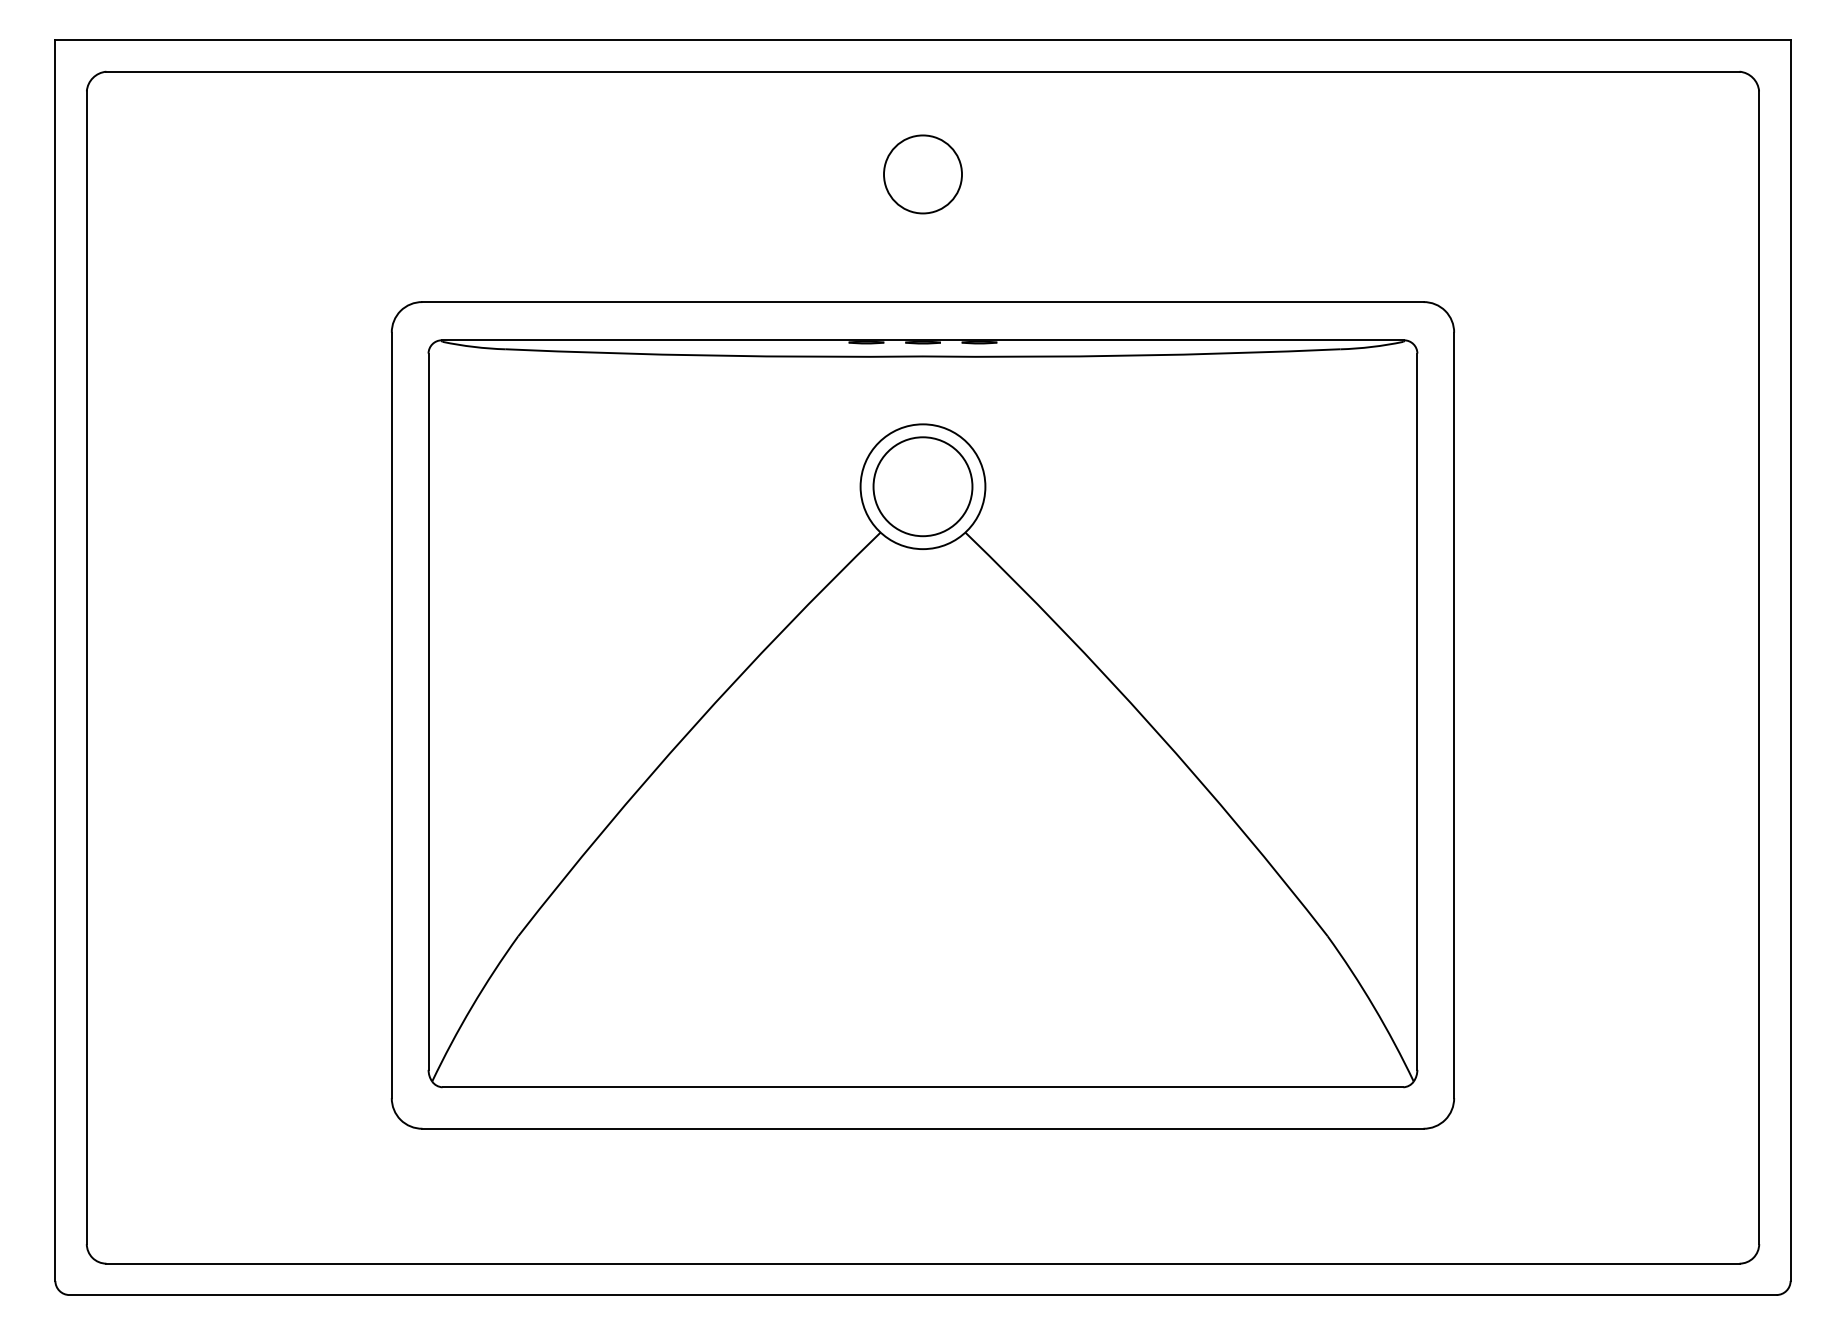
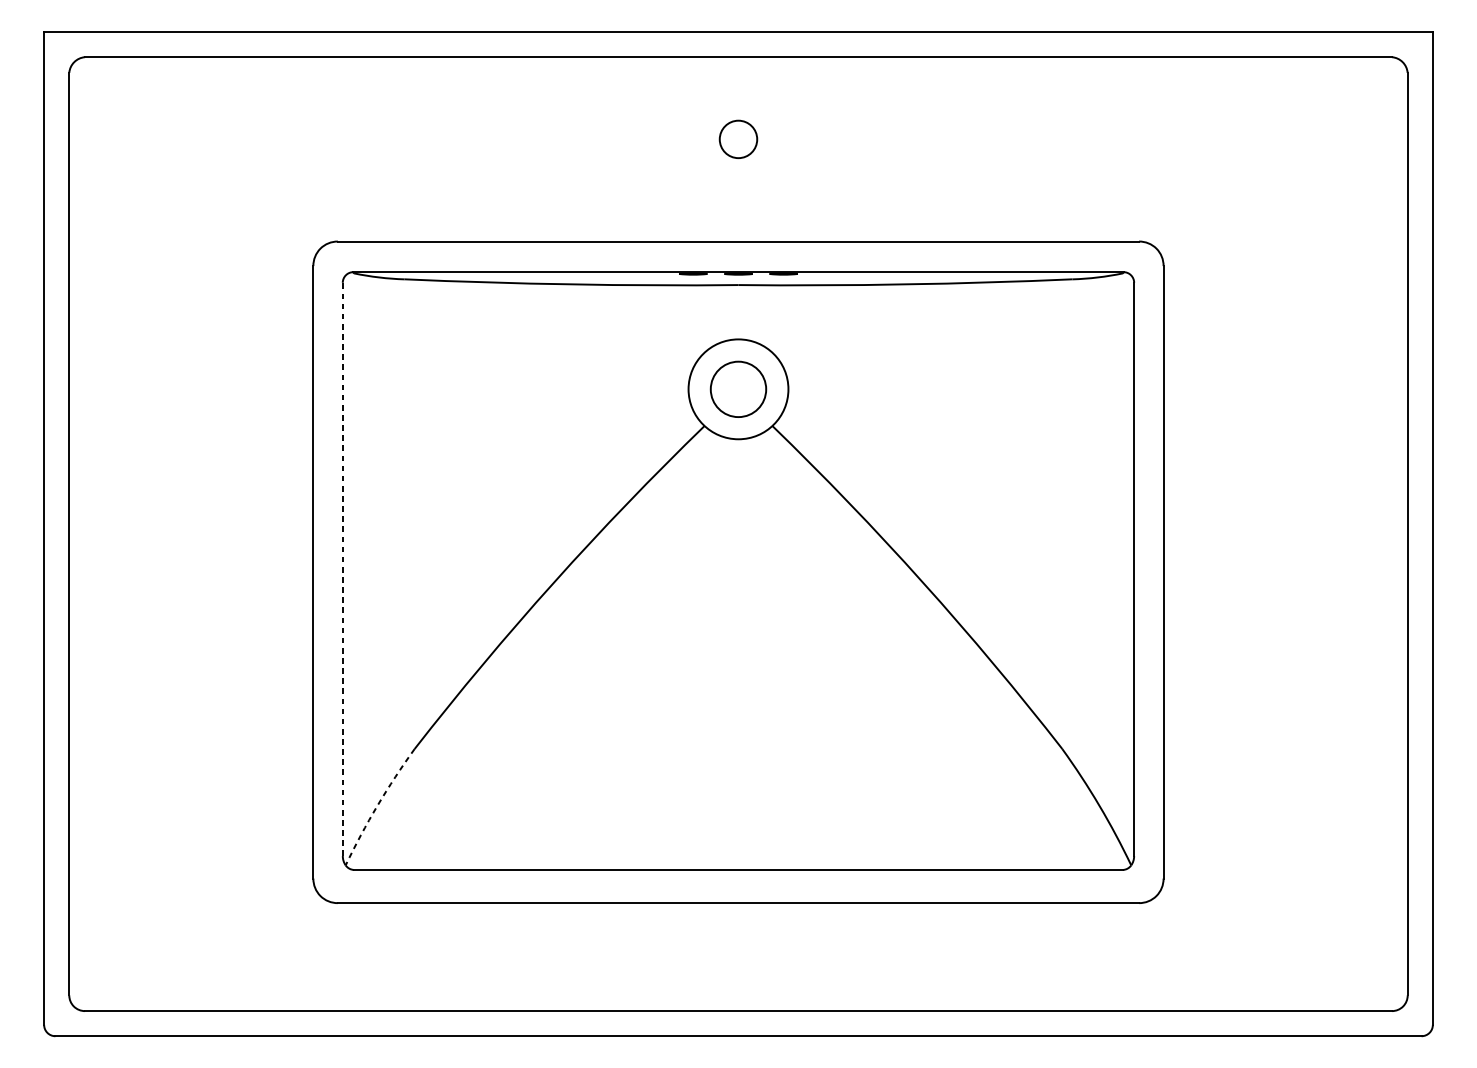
circle: (922, 174) -> (738, 139), size x0.6
circle: (922, 486) -> (738, 389), size x0.7
line: (428, 711) -> (342, 569), solid -> dashed
arc: (471, 1006) -> (377, 805), solid -> dashed

